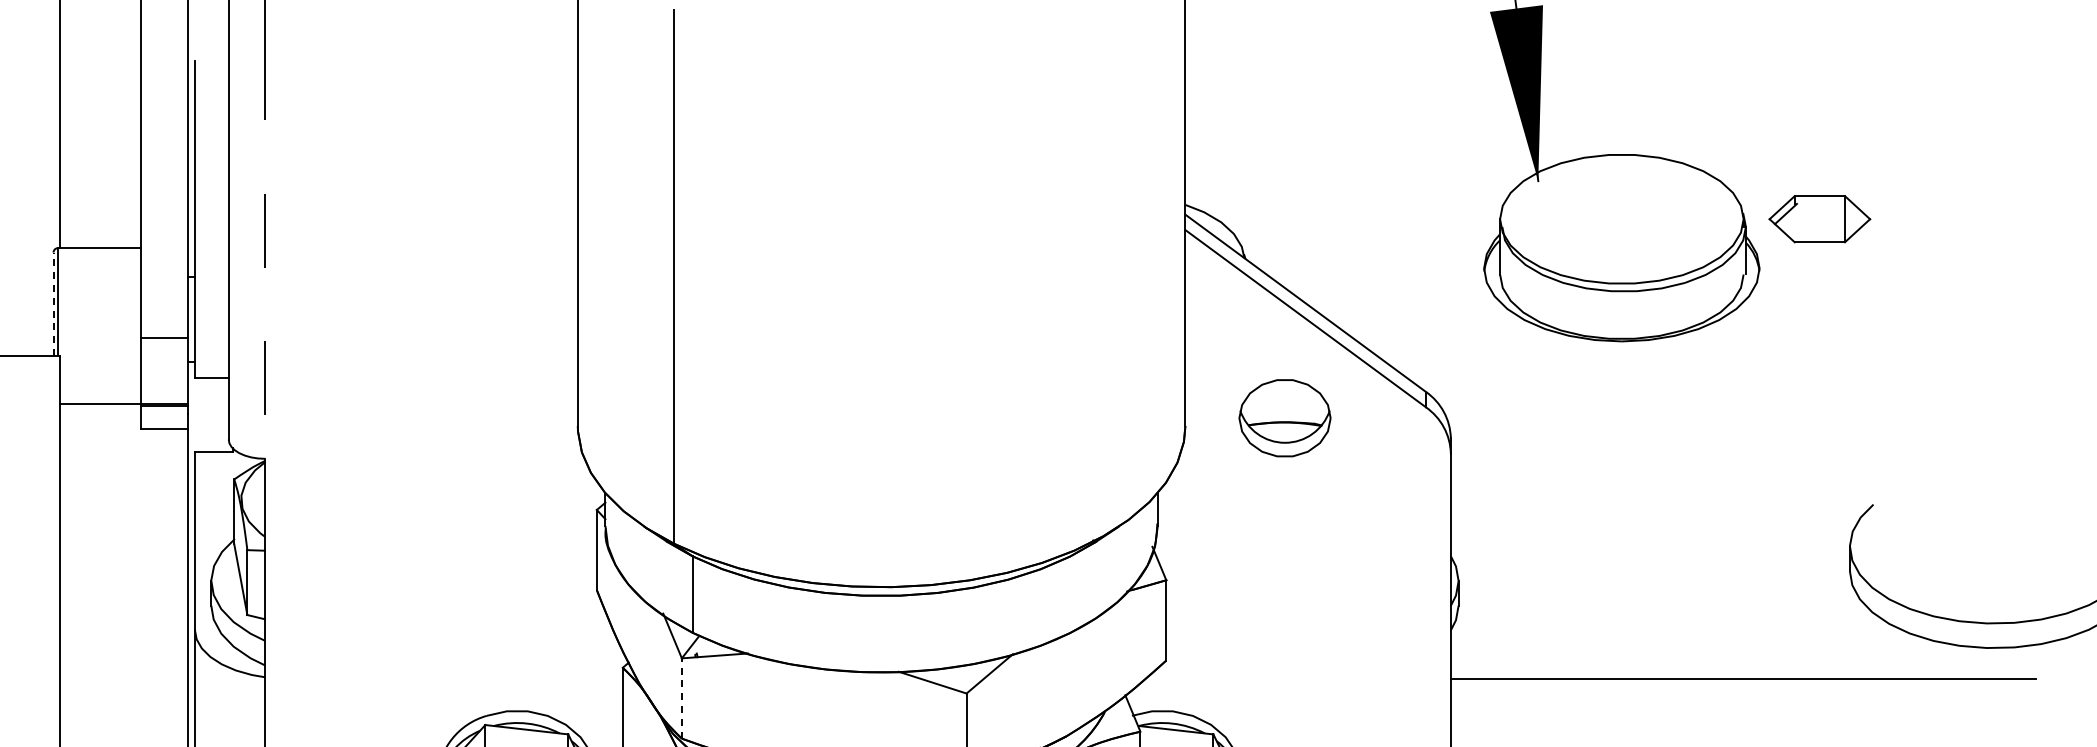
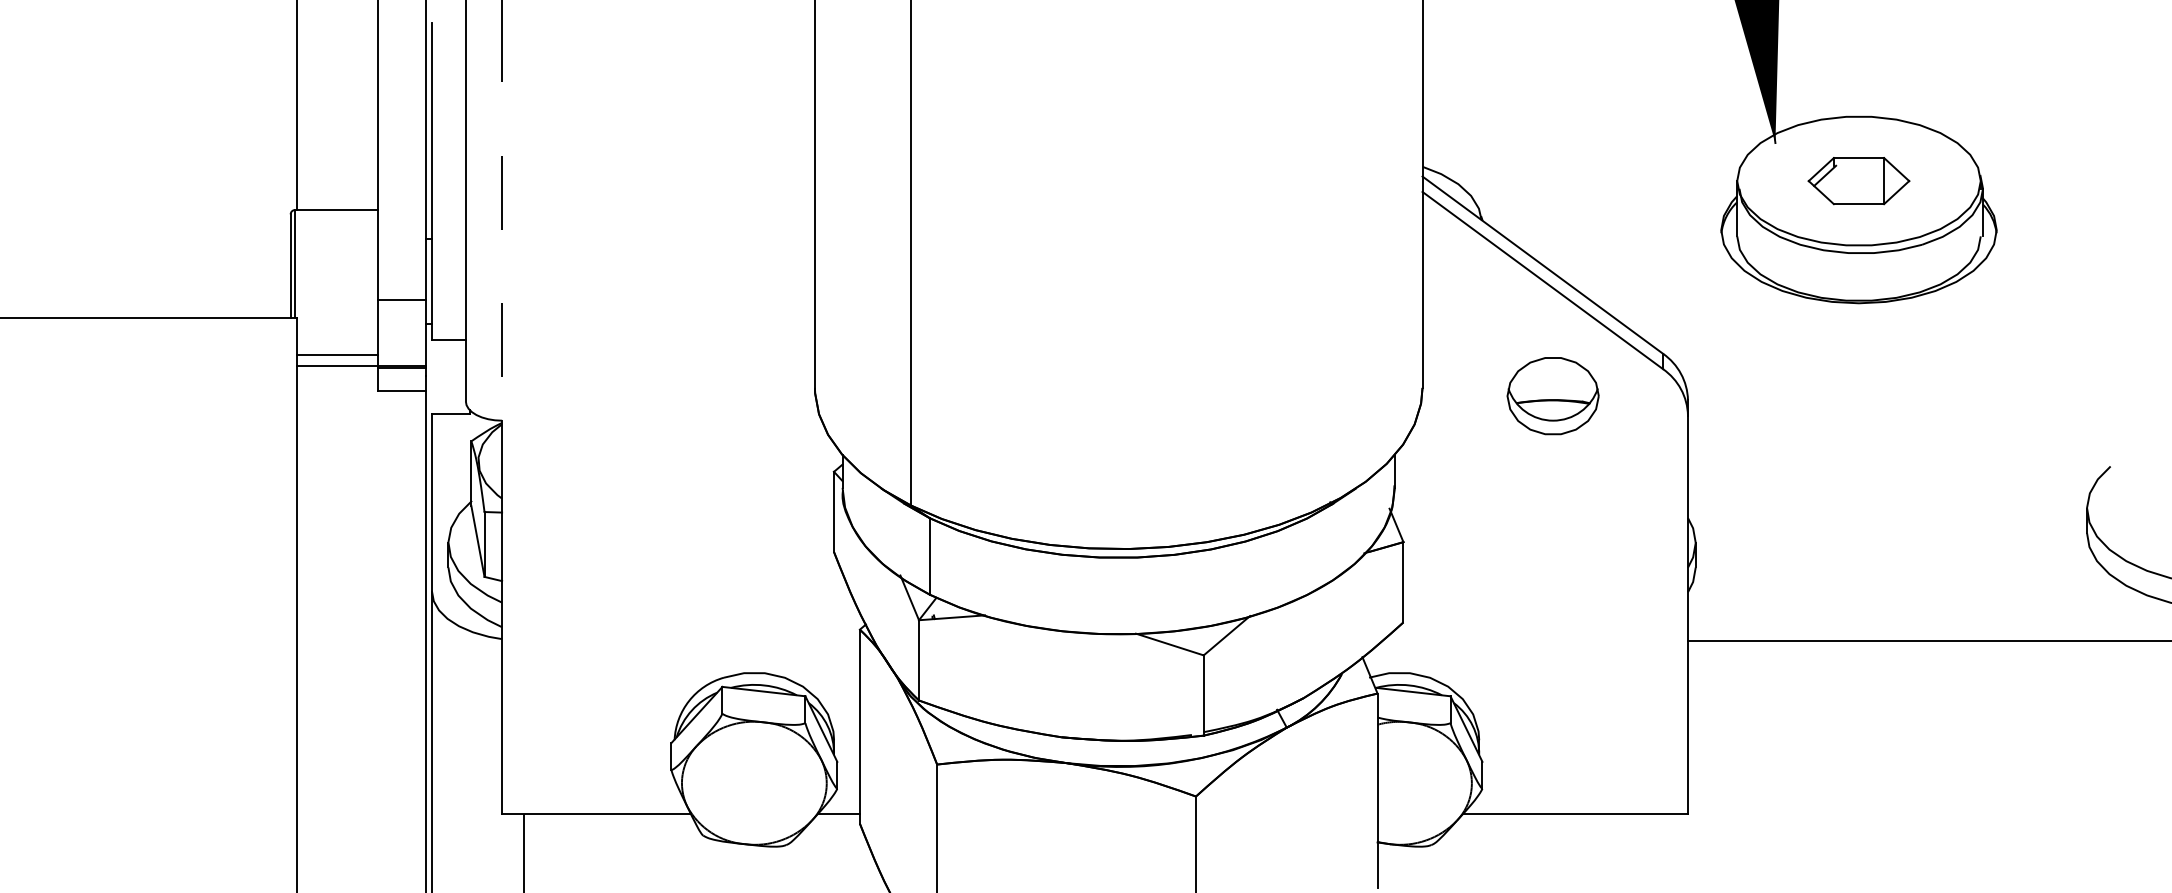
part: (1819, 219) -> (1858, 181), moved
line: (53, 304) -> (290, 266), dashed -> solid
line: (99, 393) -> (336, 355), added
part: (1284, 418) -> (1552, 396), moved
line: (682, 697) -> (919, 659), dashed -> solid

